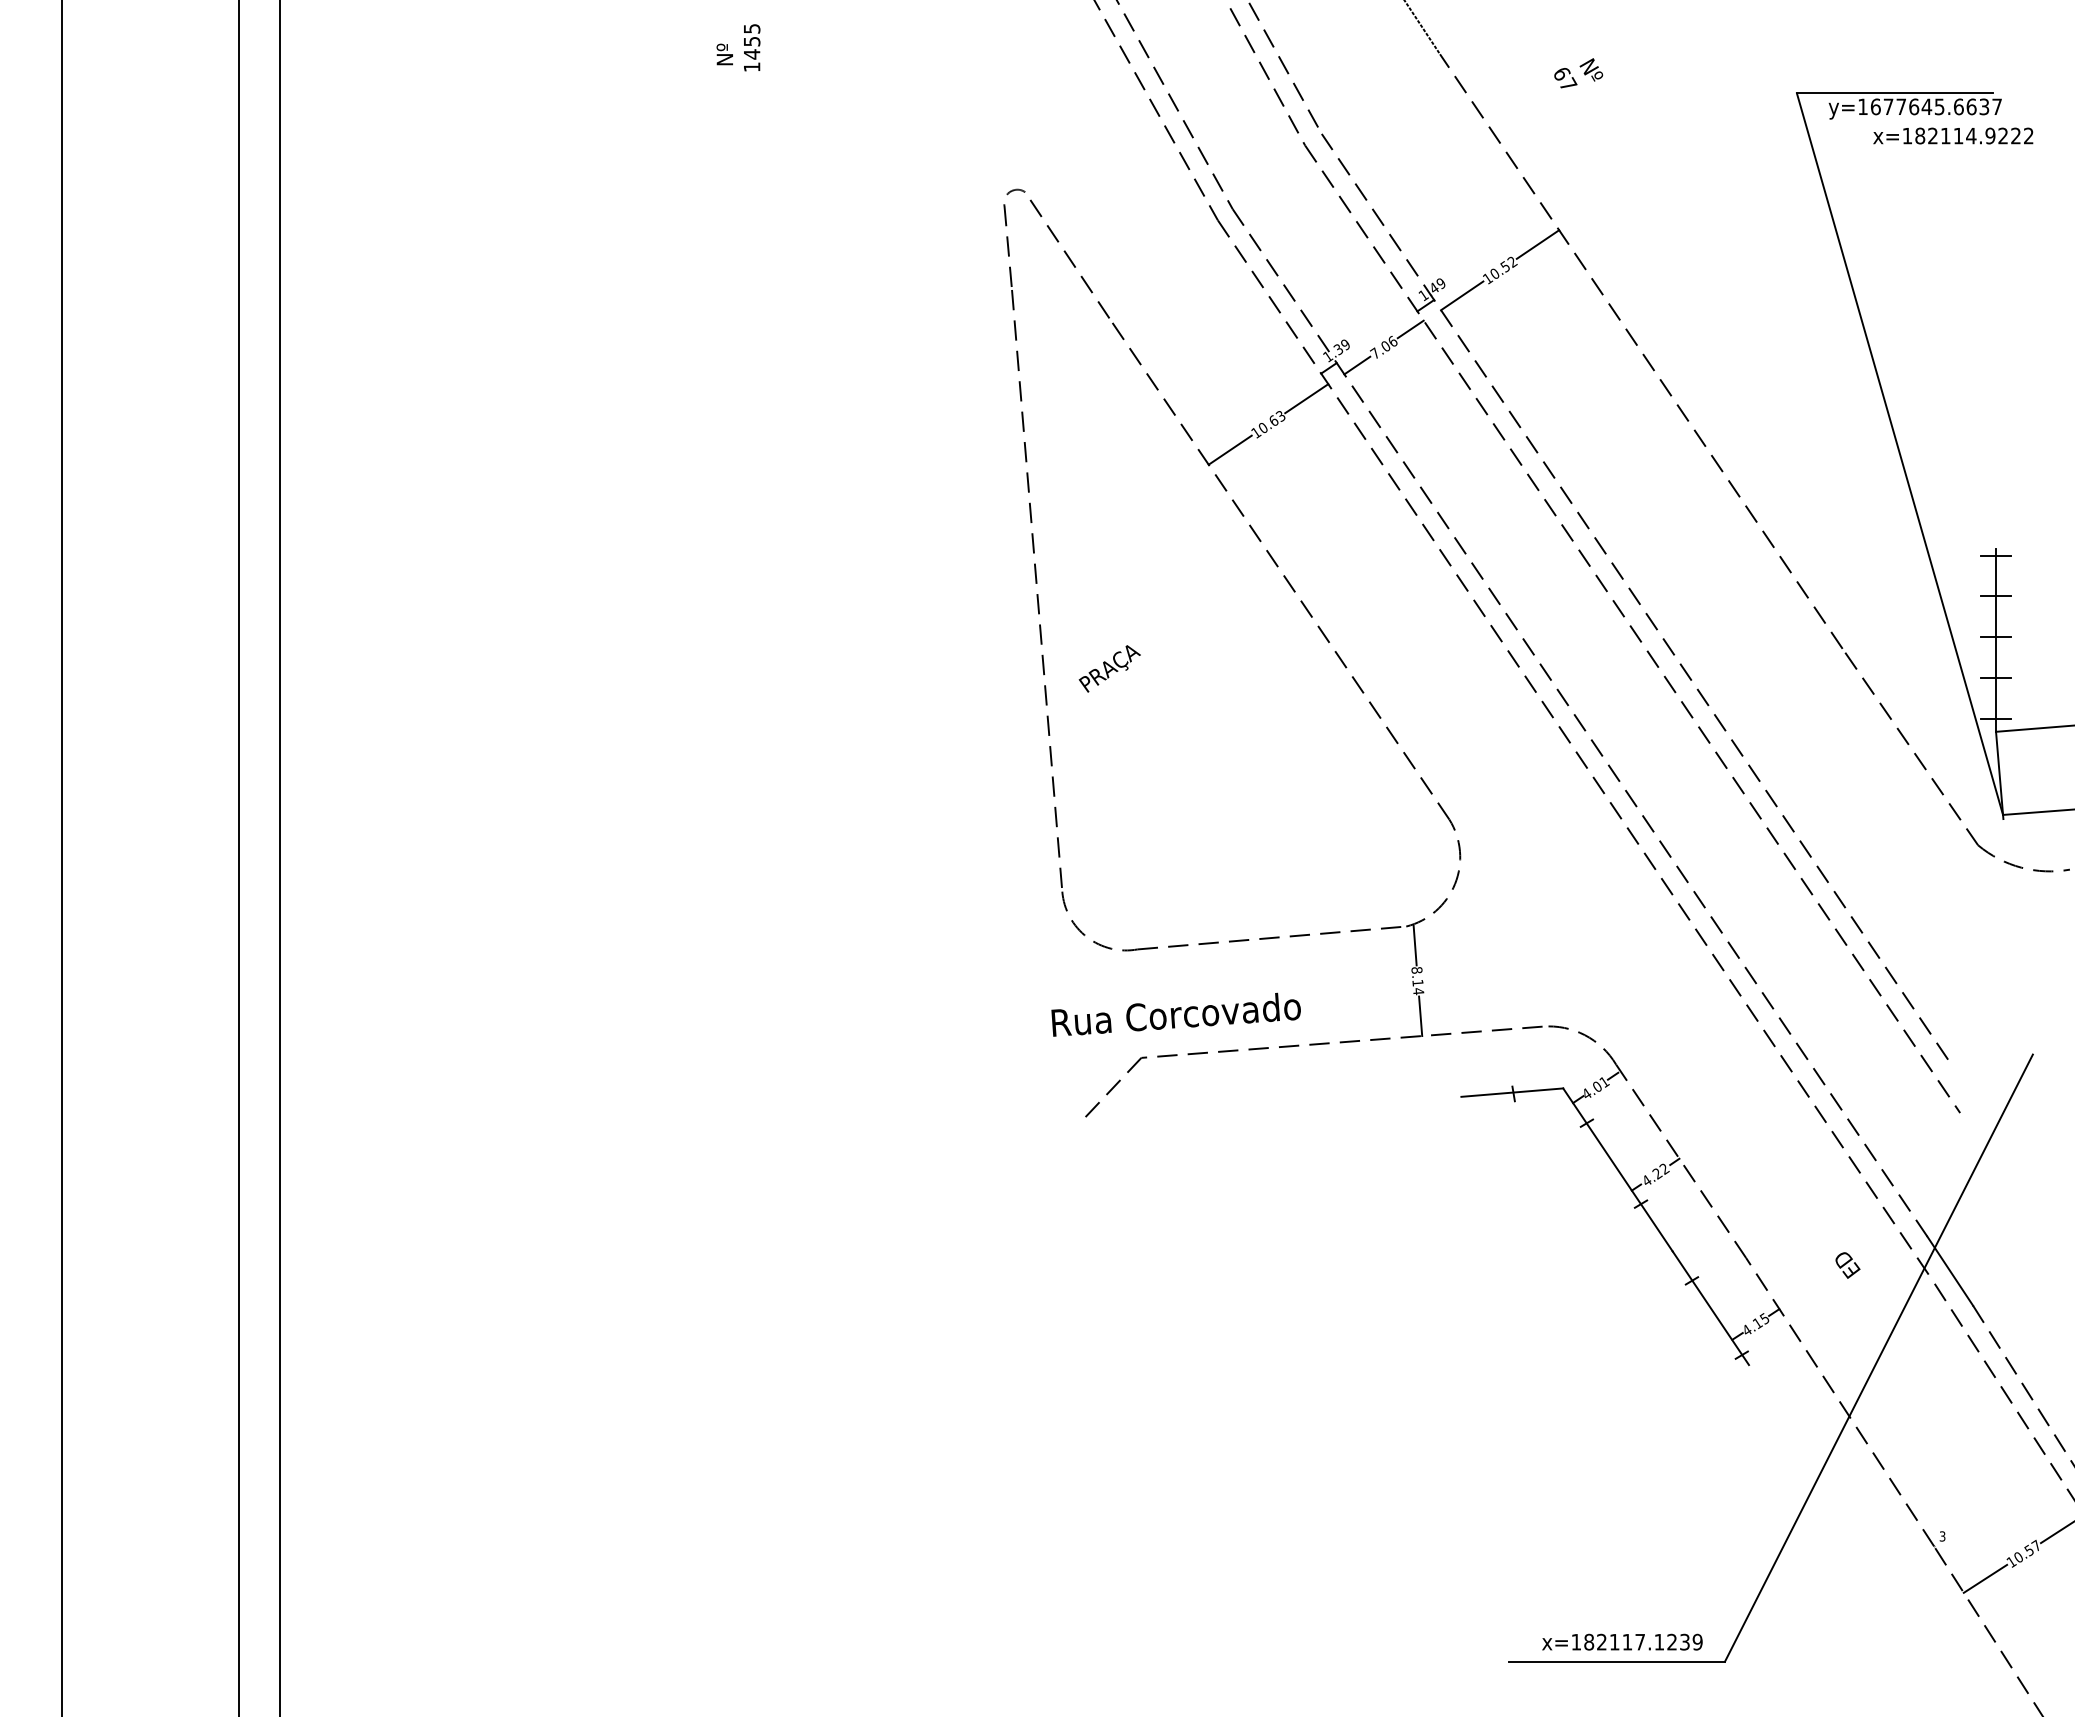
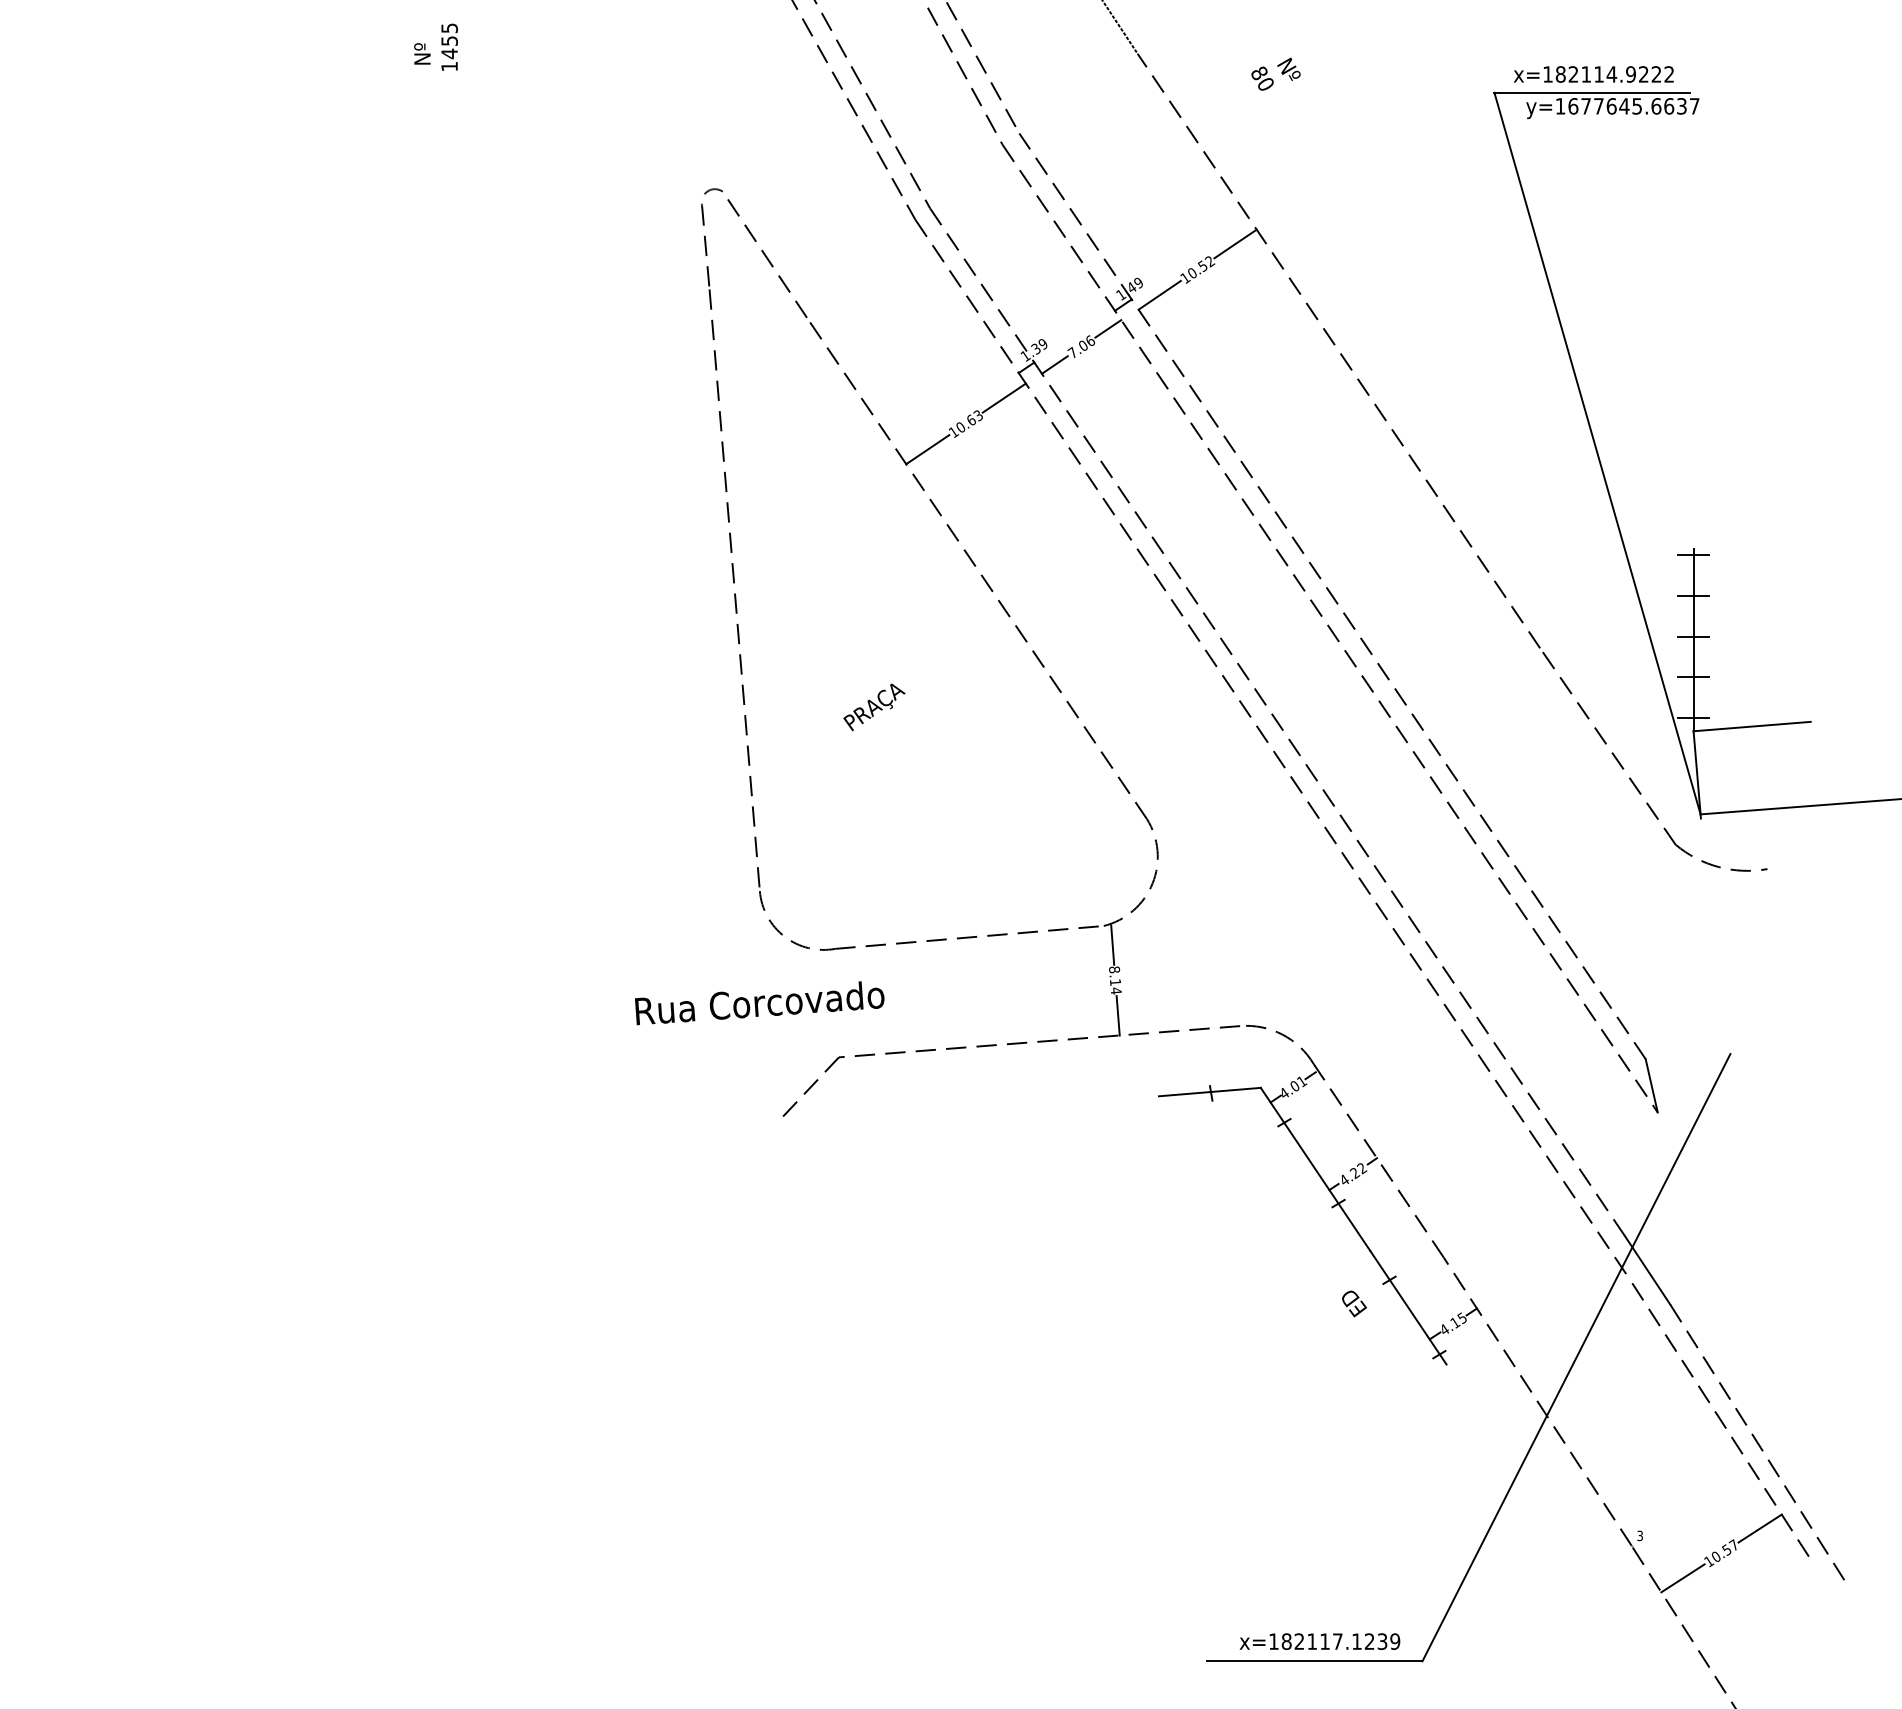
text: (1565, 79) -> (1263, 78), 67 -> 80
text: (1953, 135) -> (1594, 73), moved
text: (1109, 668) -> (874, 706), moved
text: (1175, 1014) -> (759, 1002), moved
line: (1954, 1086) -> (1652, 1085), added
text: (1847, 1265) -> (1354, 1303), moved

